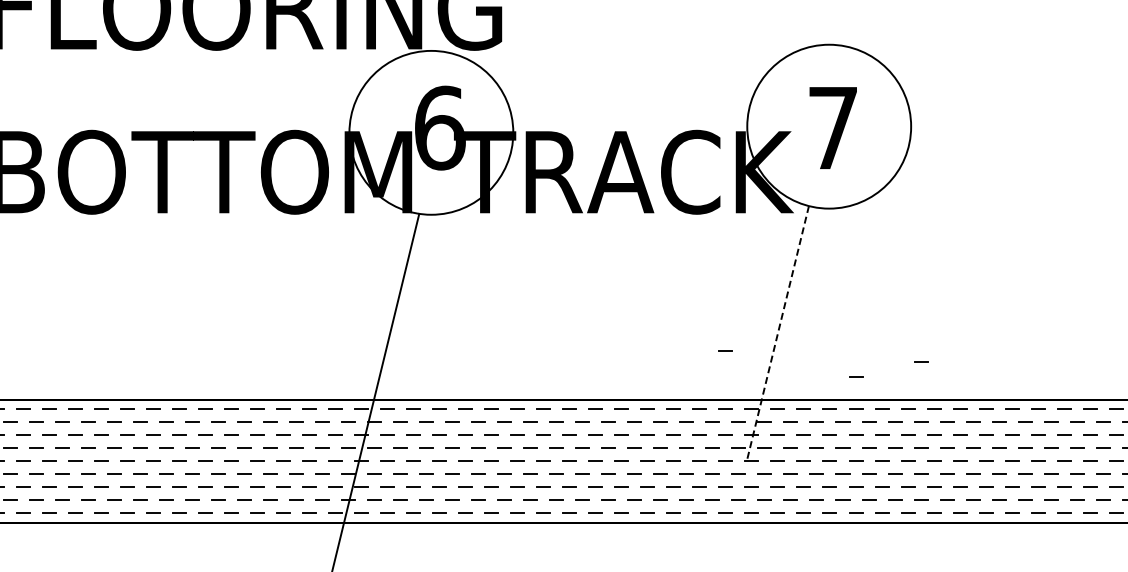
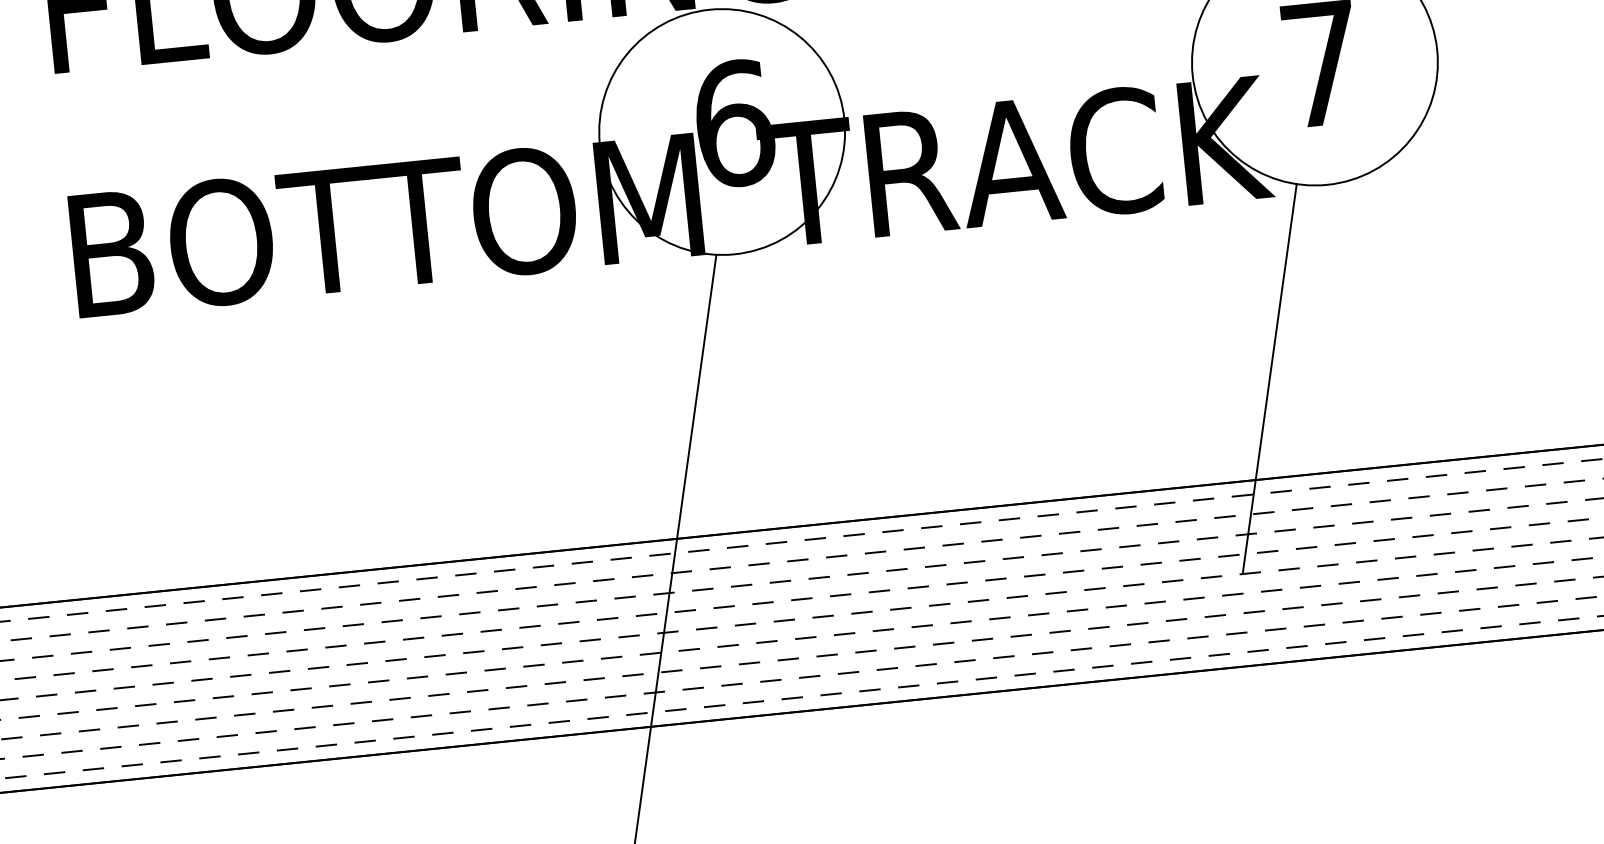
line: (777, 334) -> (1269, 380), dashed -> solid
line: (725, 350) -> (1194, 412), removed
line: (921, 361) -> (1488, 398), removed
line: (856, 376) -> (1393, 431), removed

